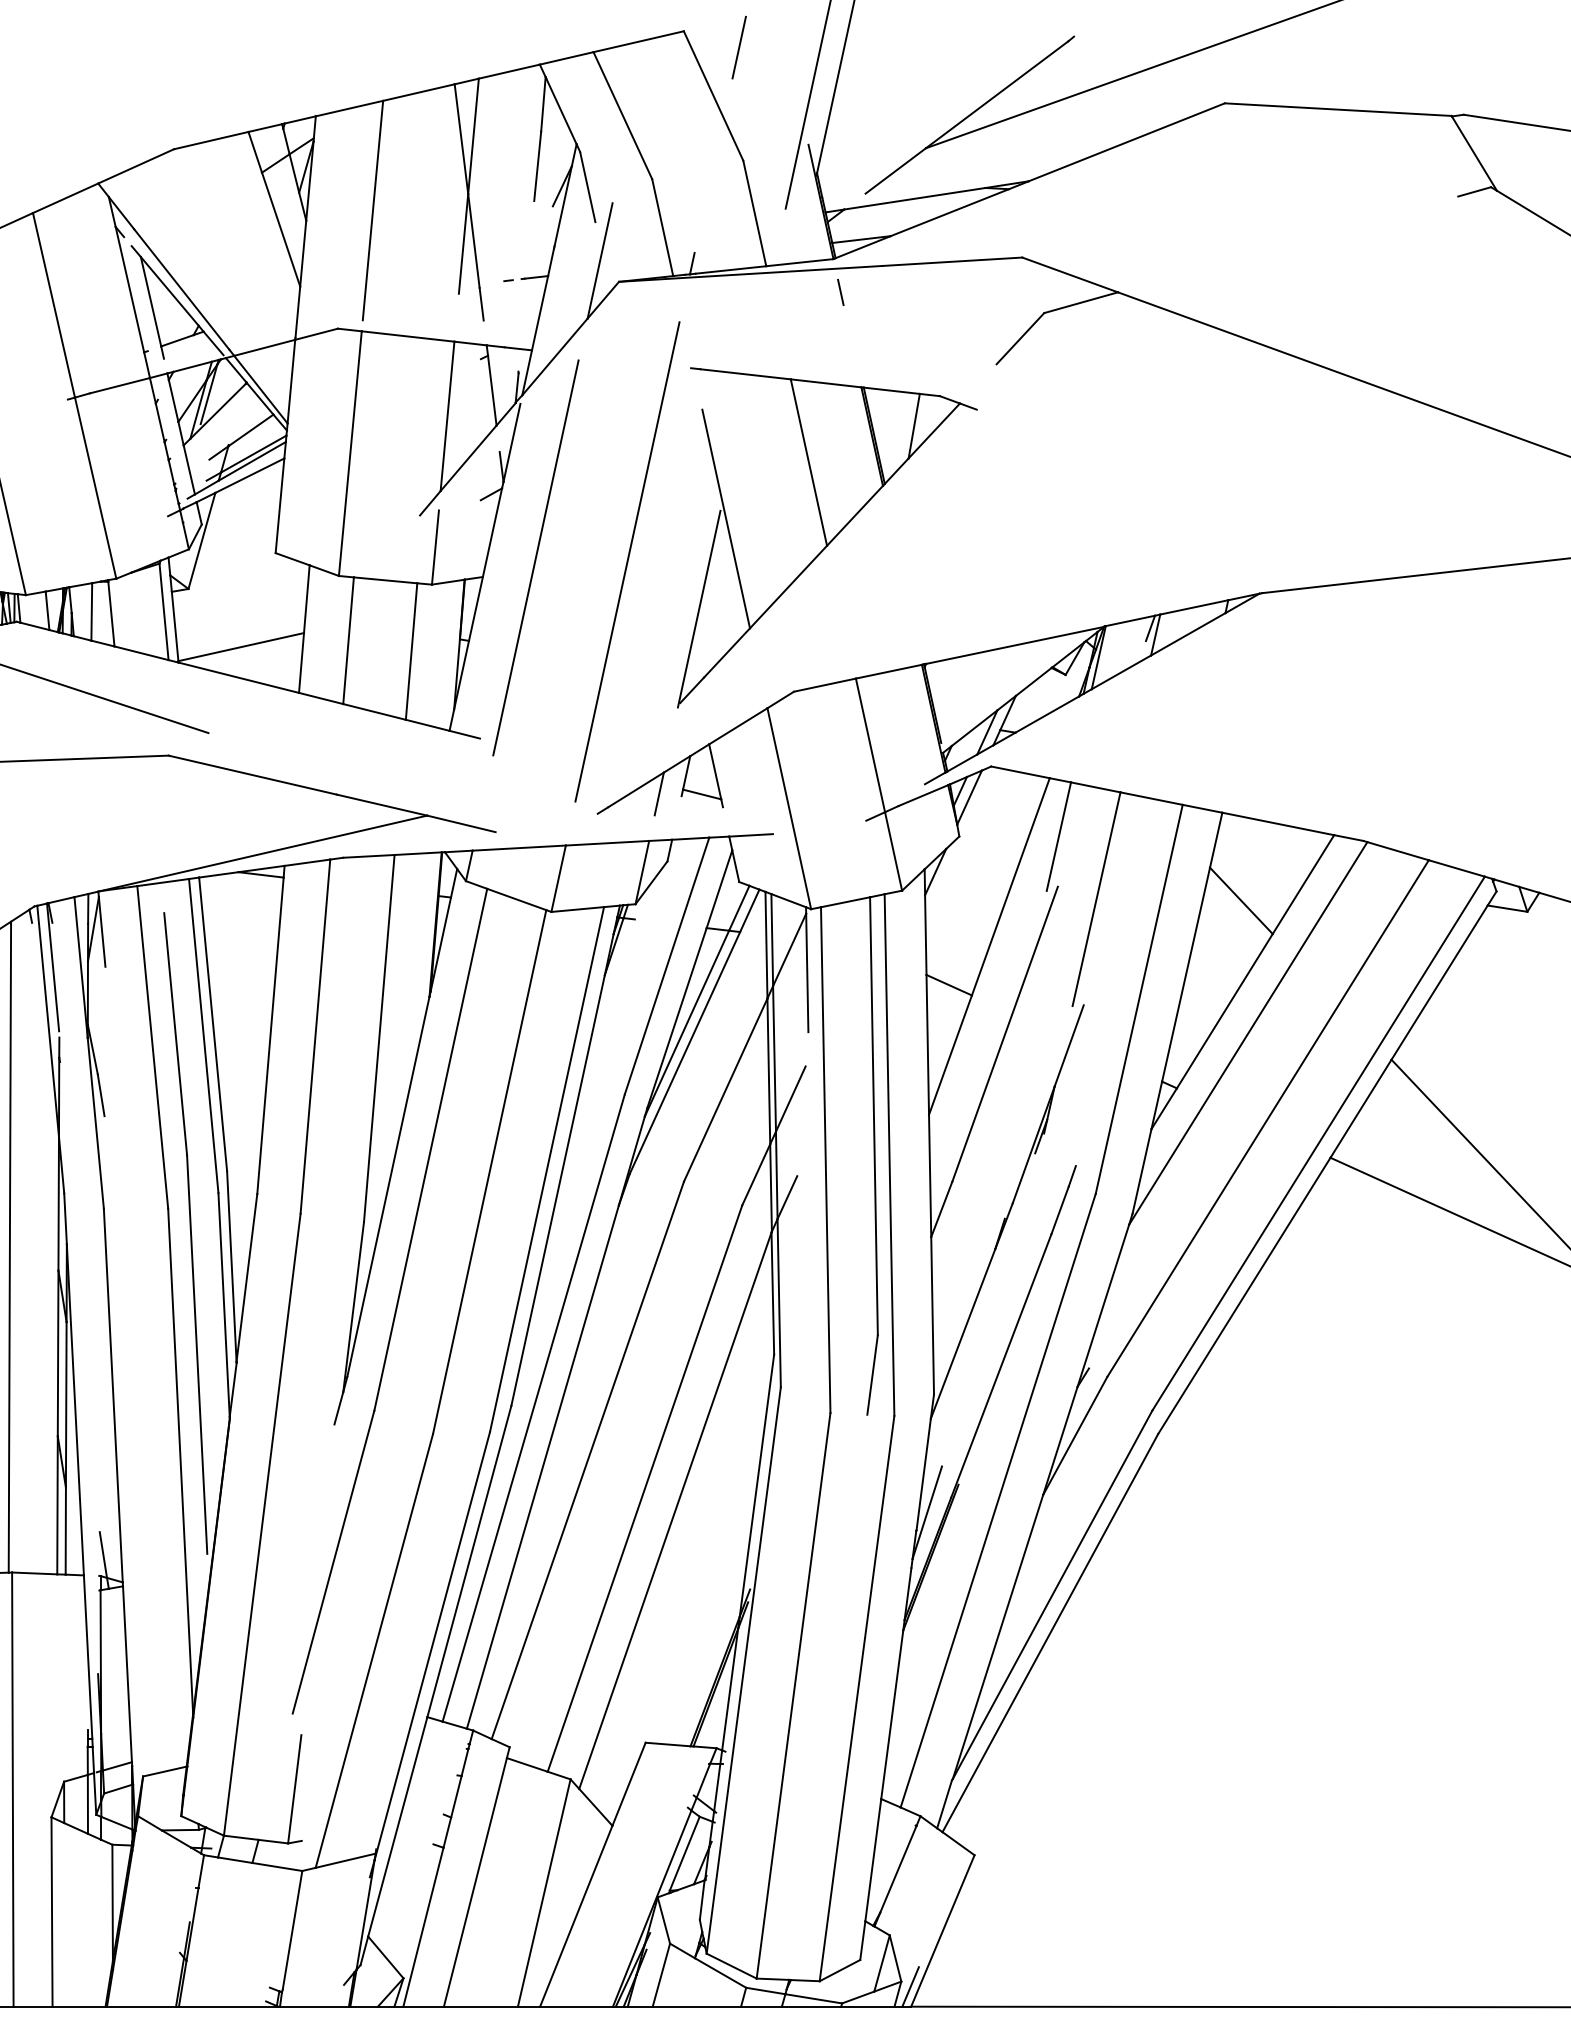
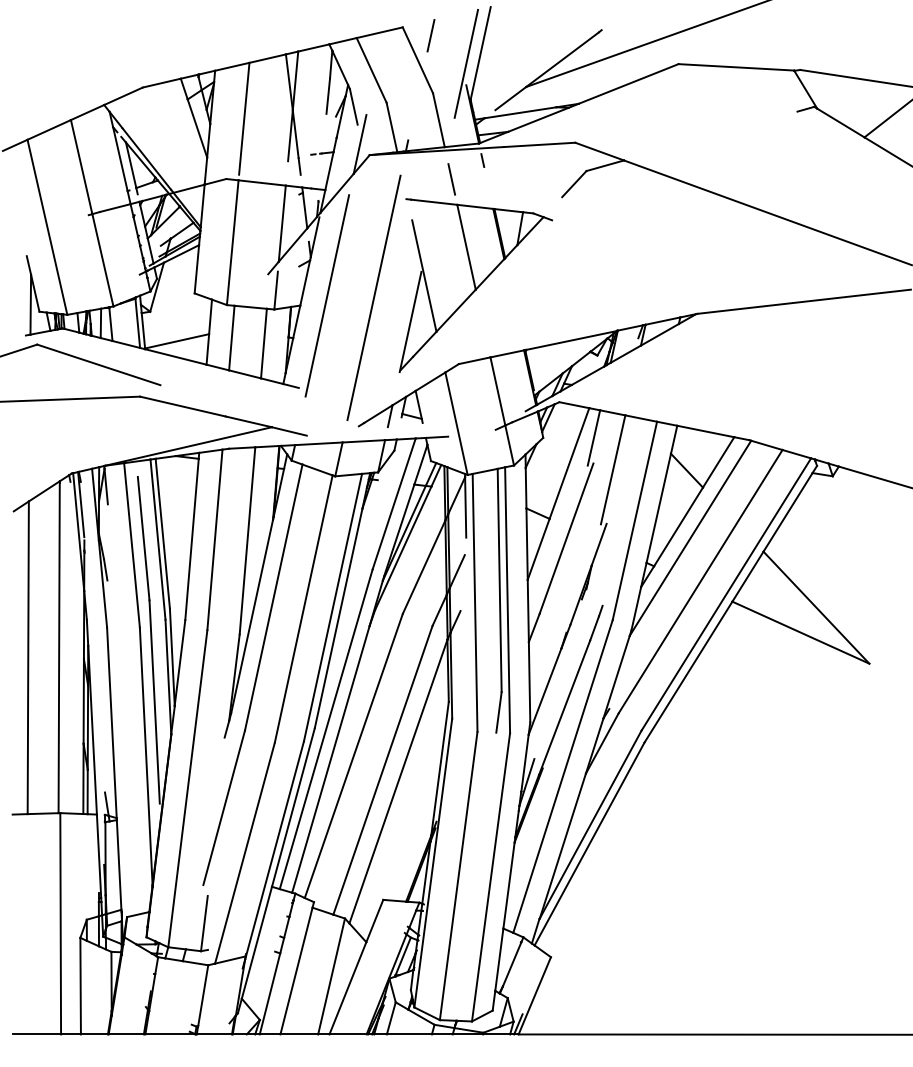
line: (779, 329) -> (451, 179), added

